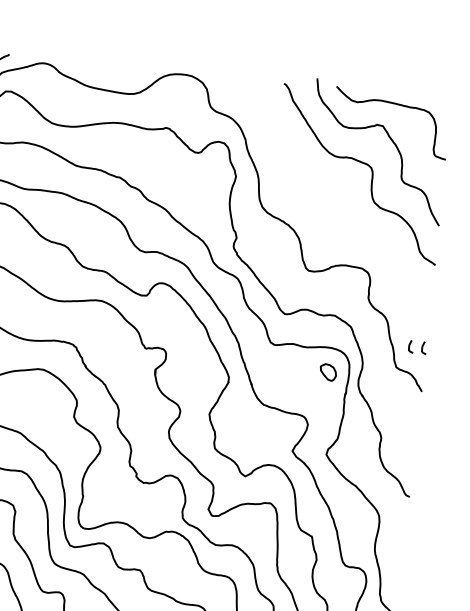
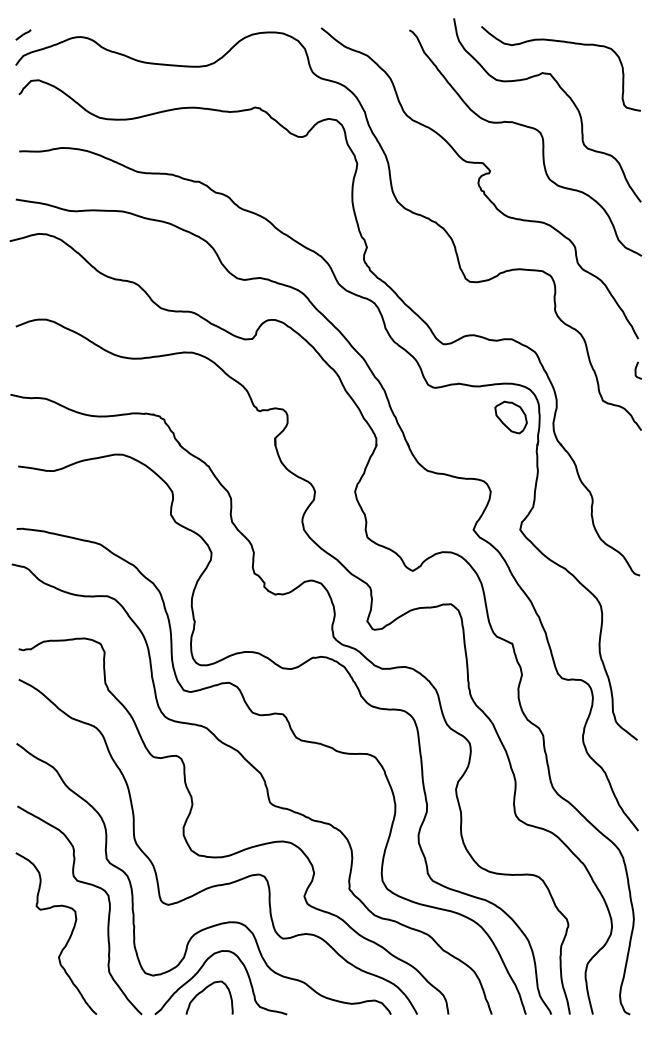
curve: (323, 200) -> (479, 183), added
curve: (409, 346) -> (618, 370), removed
part: (327, 372) -> (510, 417), size x1.43

